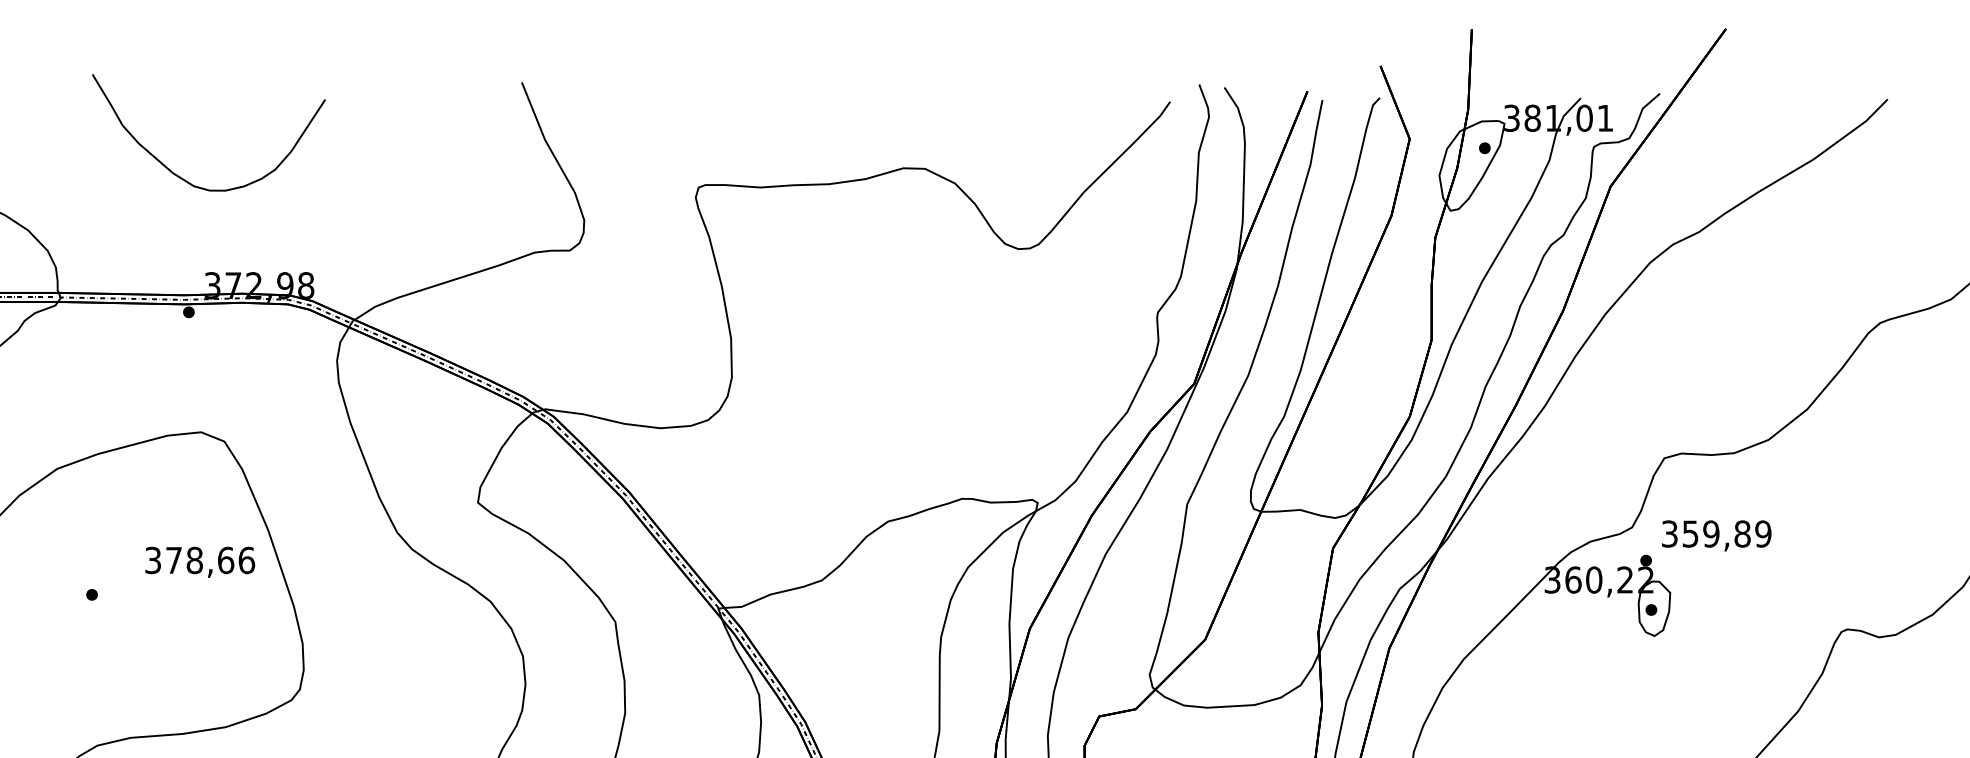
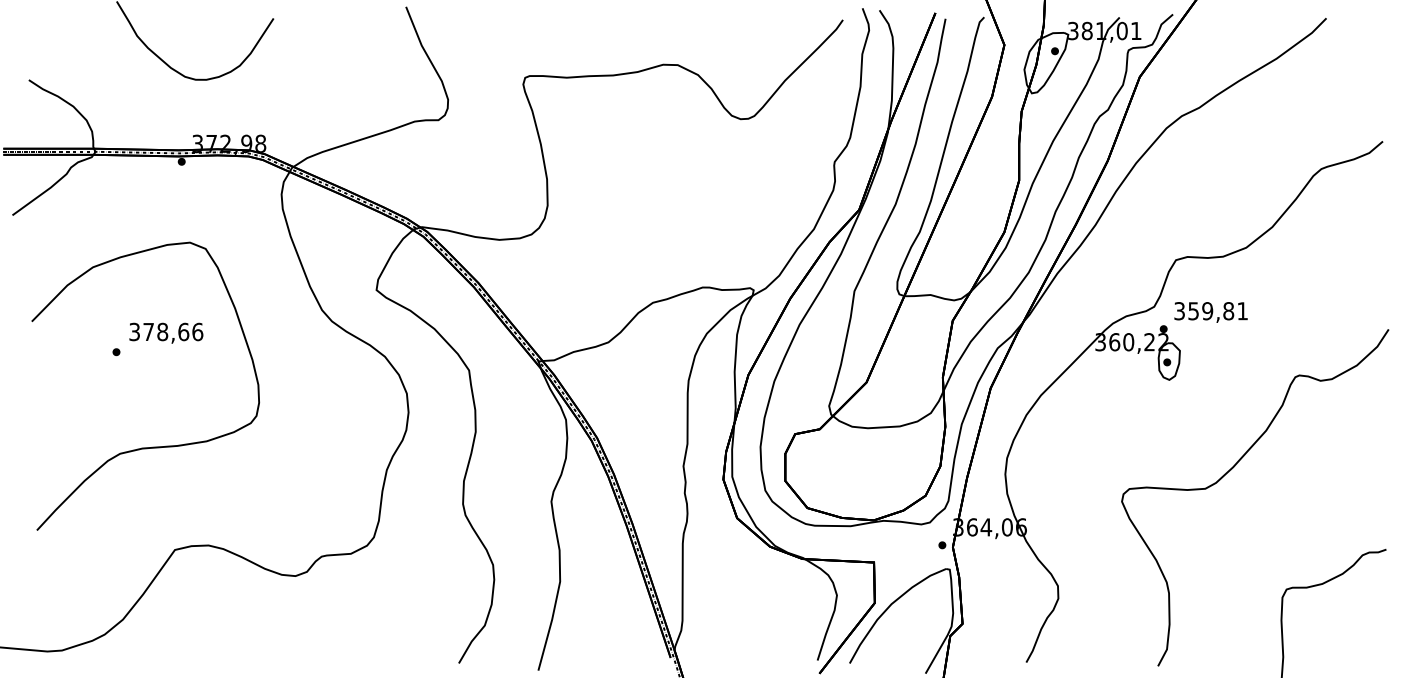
text: (1763, 534) -> (1242, 311), 359,89 -> 359,81
text: (200, 561) -> (166, 332), moved

